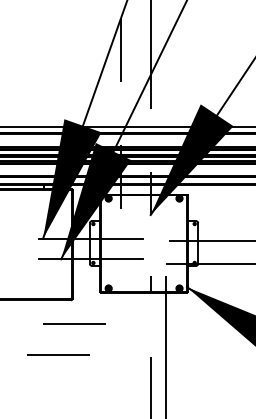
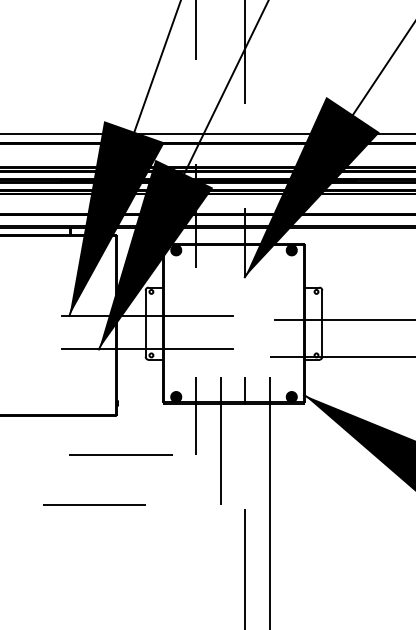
line: (120, 300) -> (195, 416), added
line: (136, 315) -> (221, 441), added

